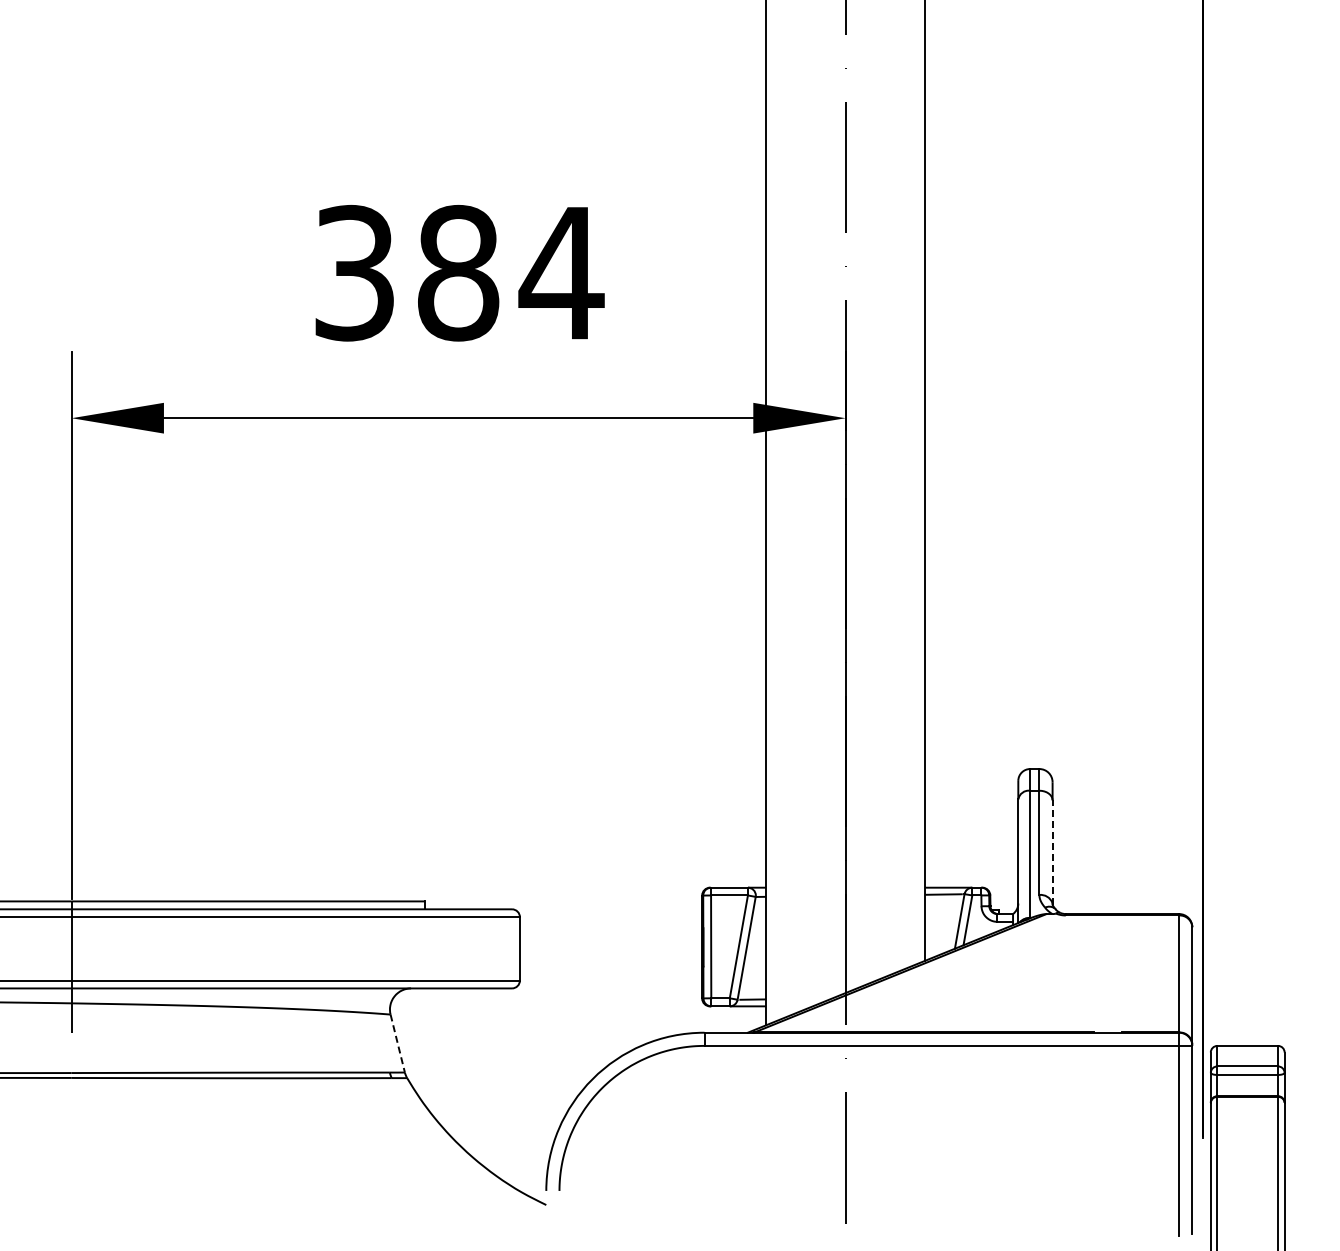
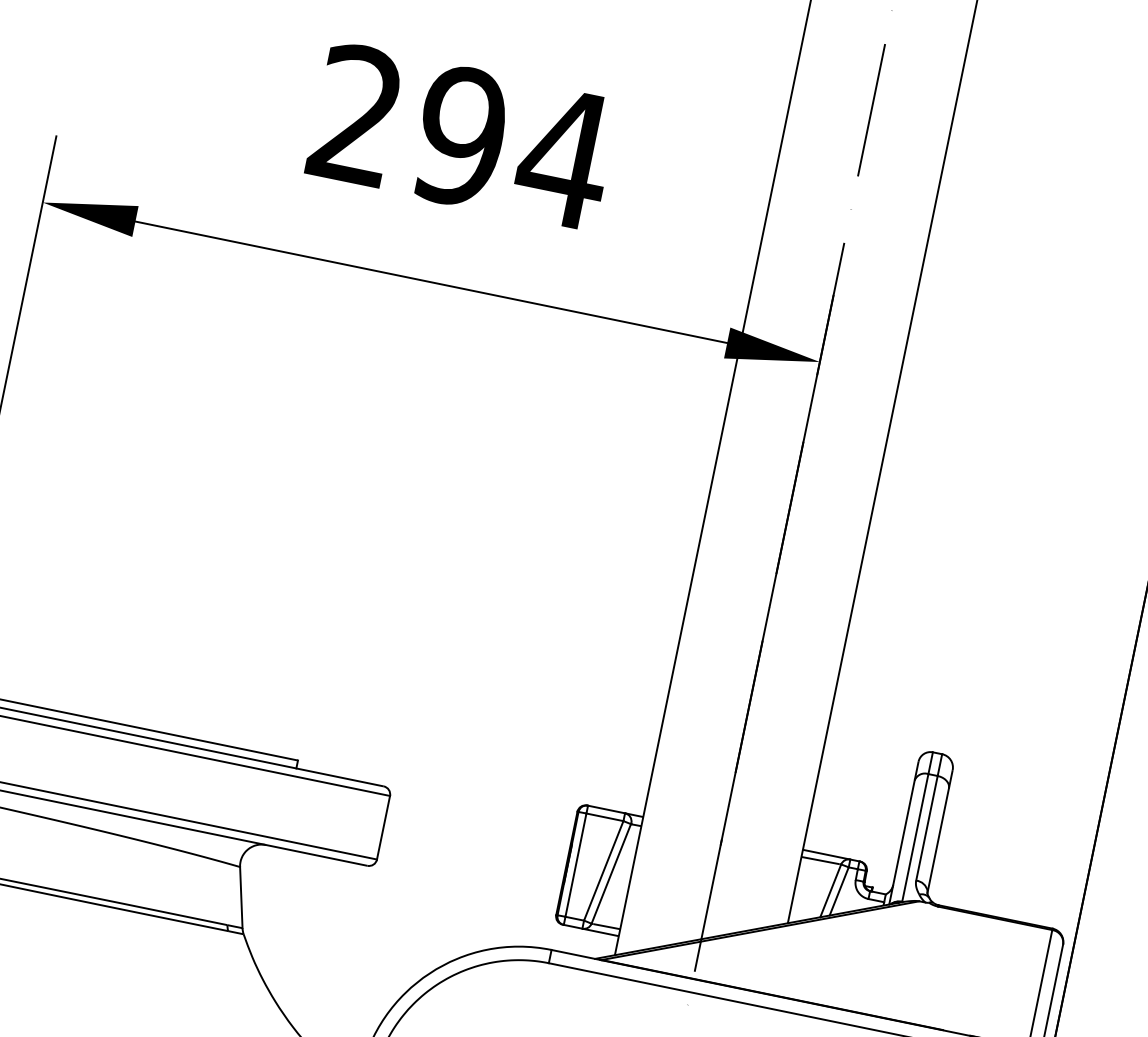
text: (407, 273) -> (409, 126), 384 -> 294
line: (1052, 851) -> (938, 839), dashed -> solid
line: (397, 1043) -> (241, 897), dashed -> solid

